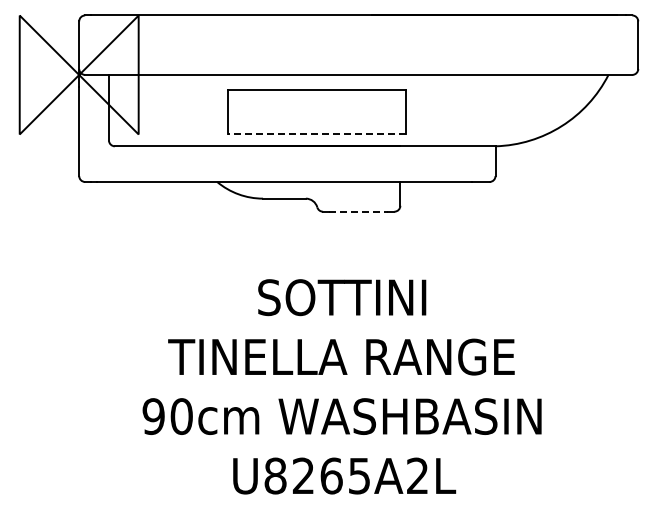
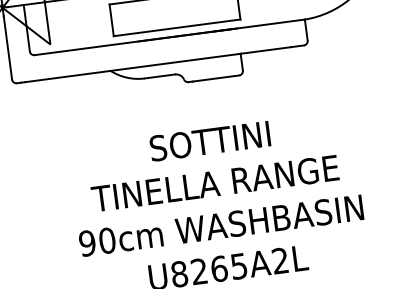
line: (316, 134) -> (176, 27), dashed -> solid
line: (358, 211) -> (213, 78), dashed -> solid

